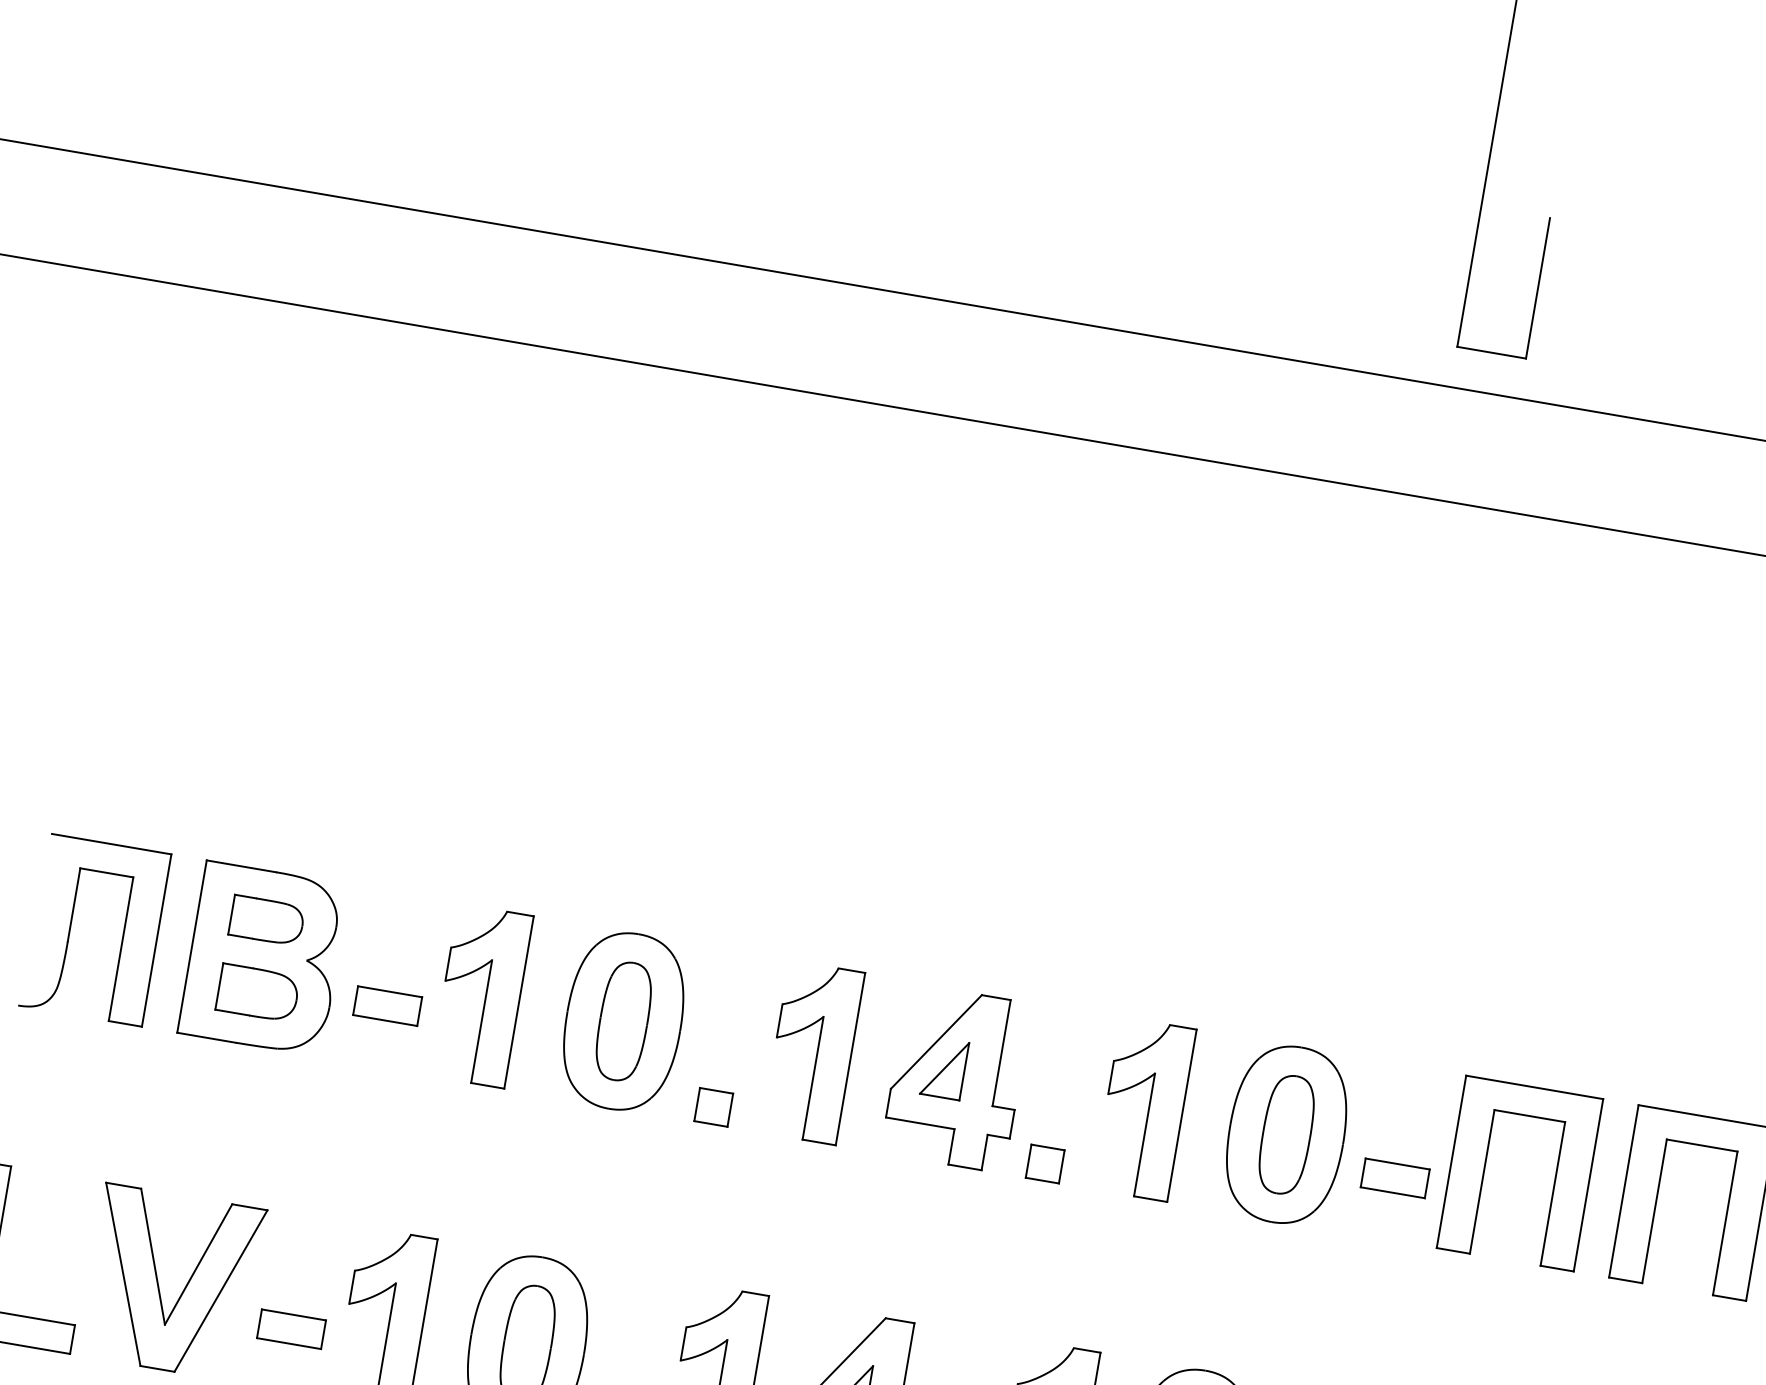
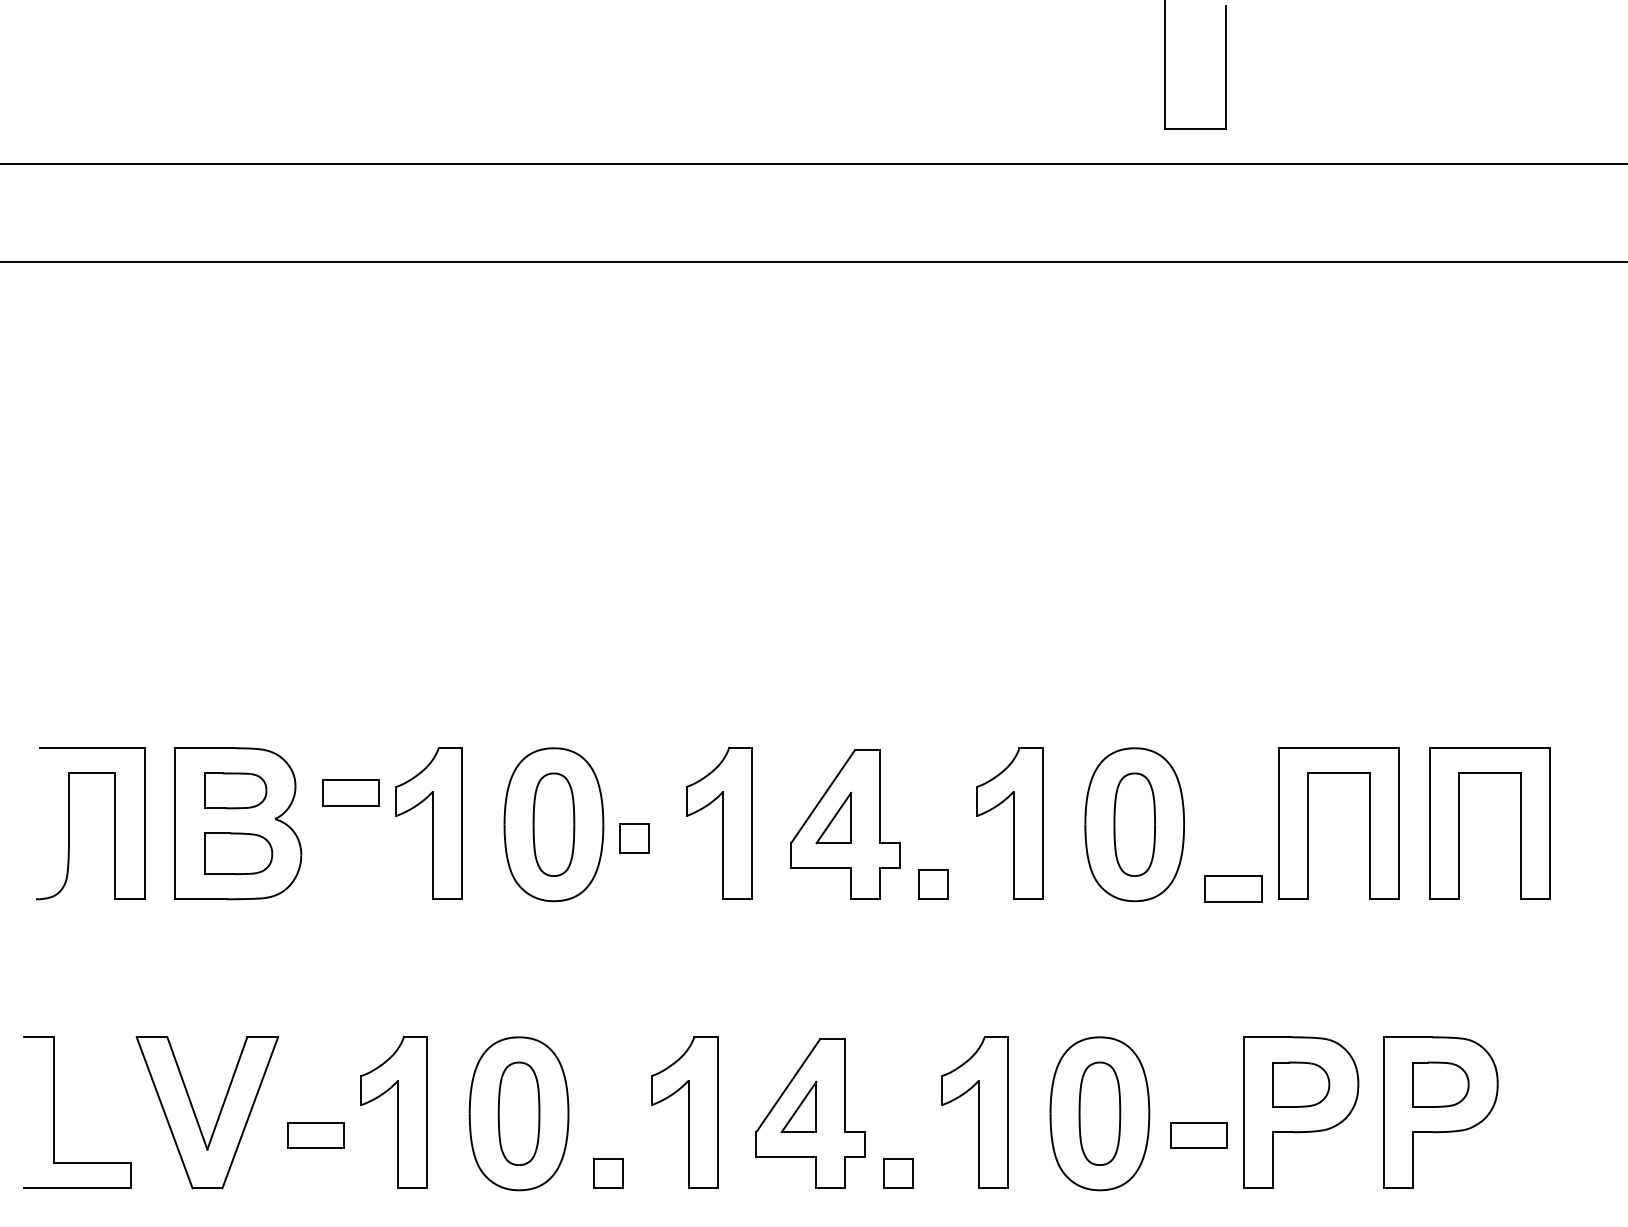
part: (387, 1005) -> (350, 792), moved
part: (714, 1107) -> (634, 838), moved
part: (1395, 1177) -> (1233, 888), moved

